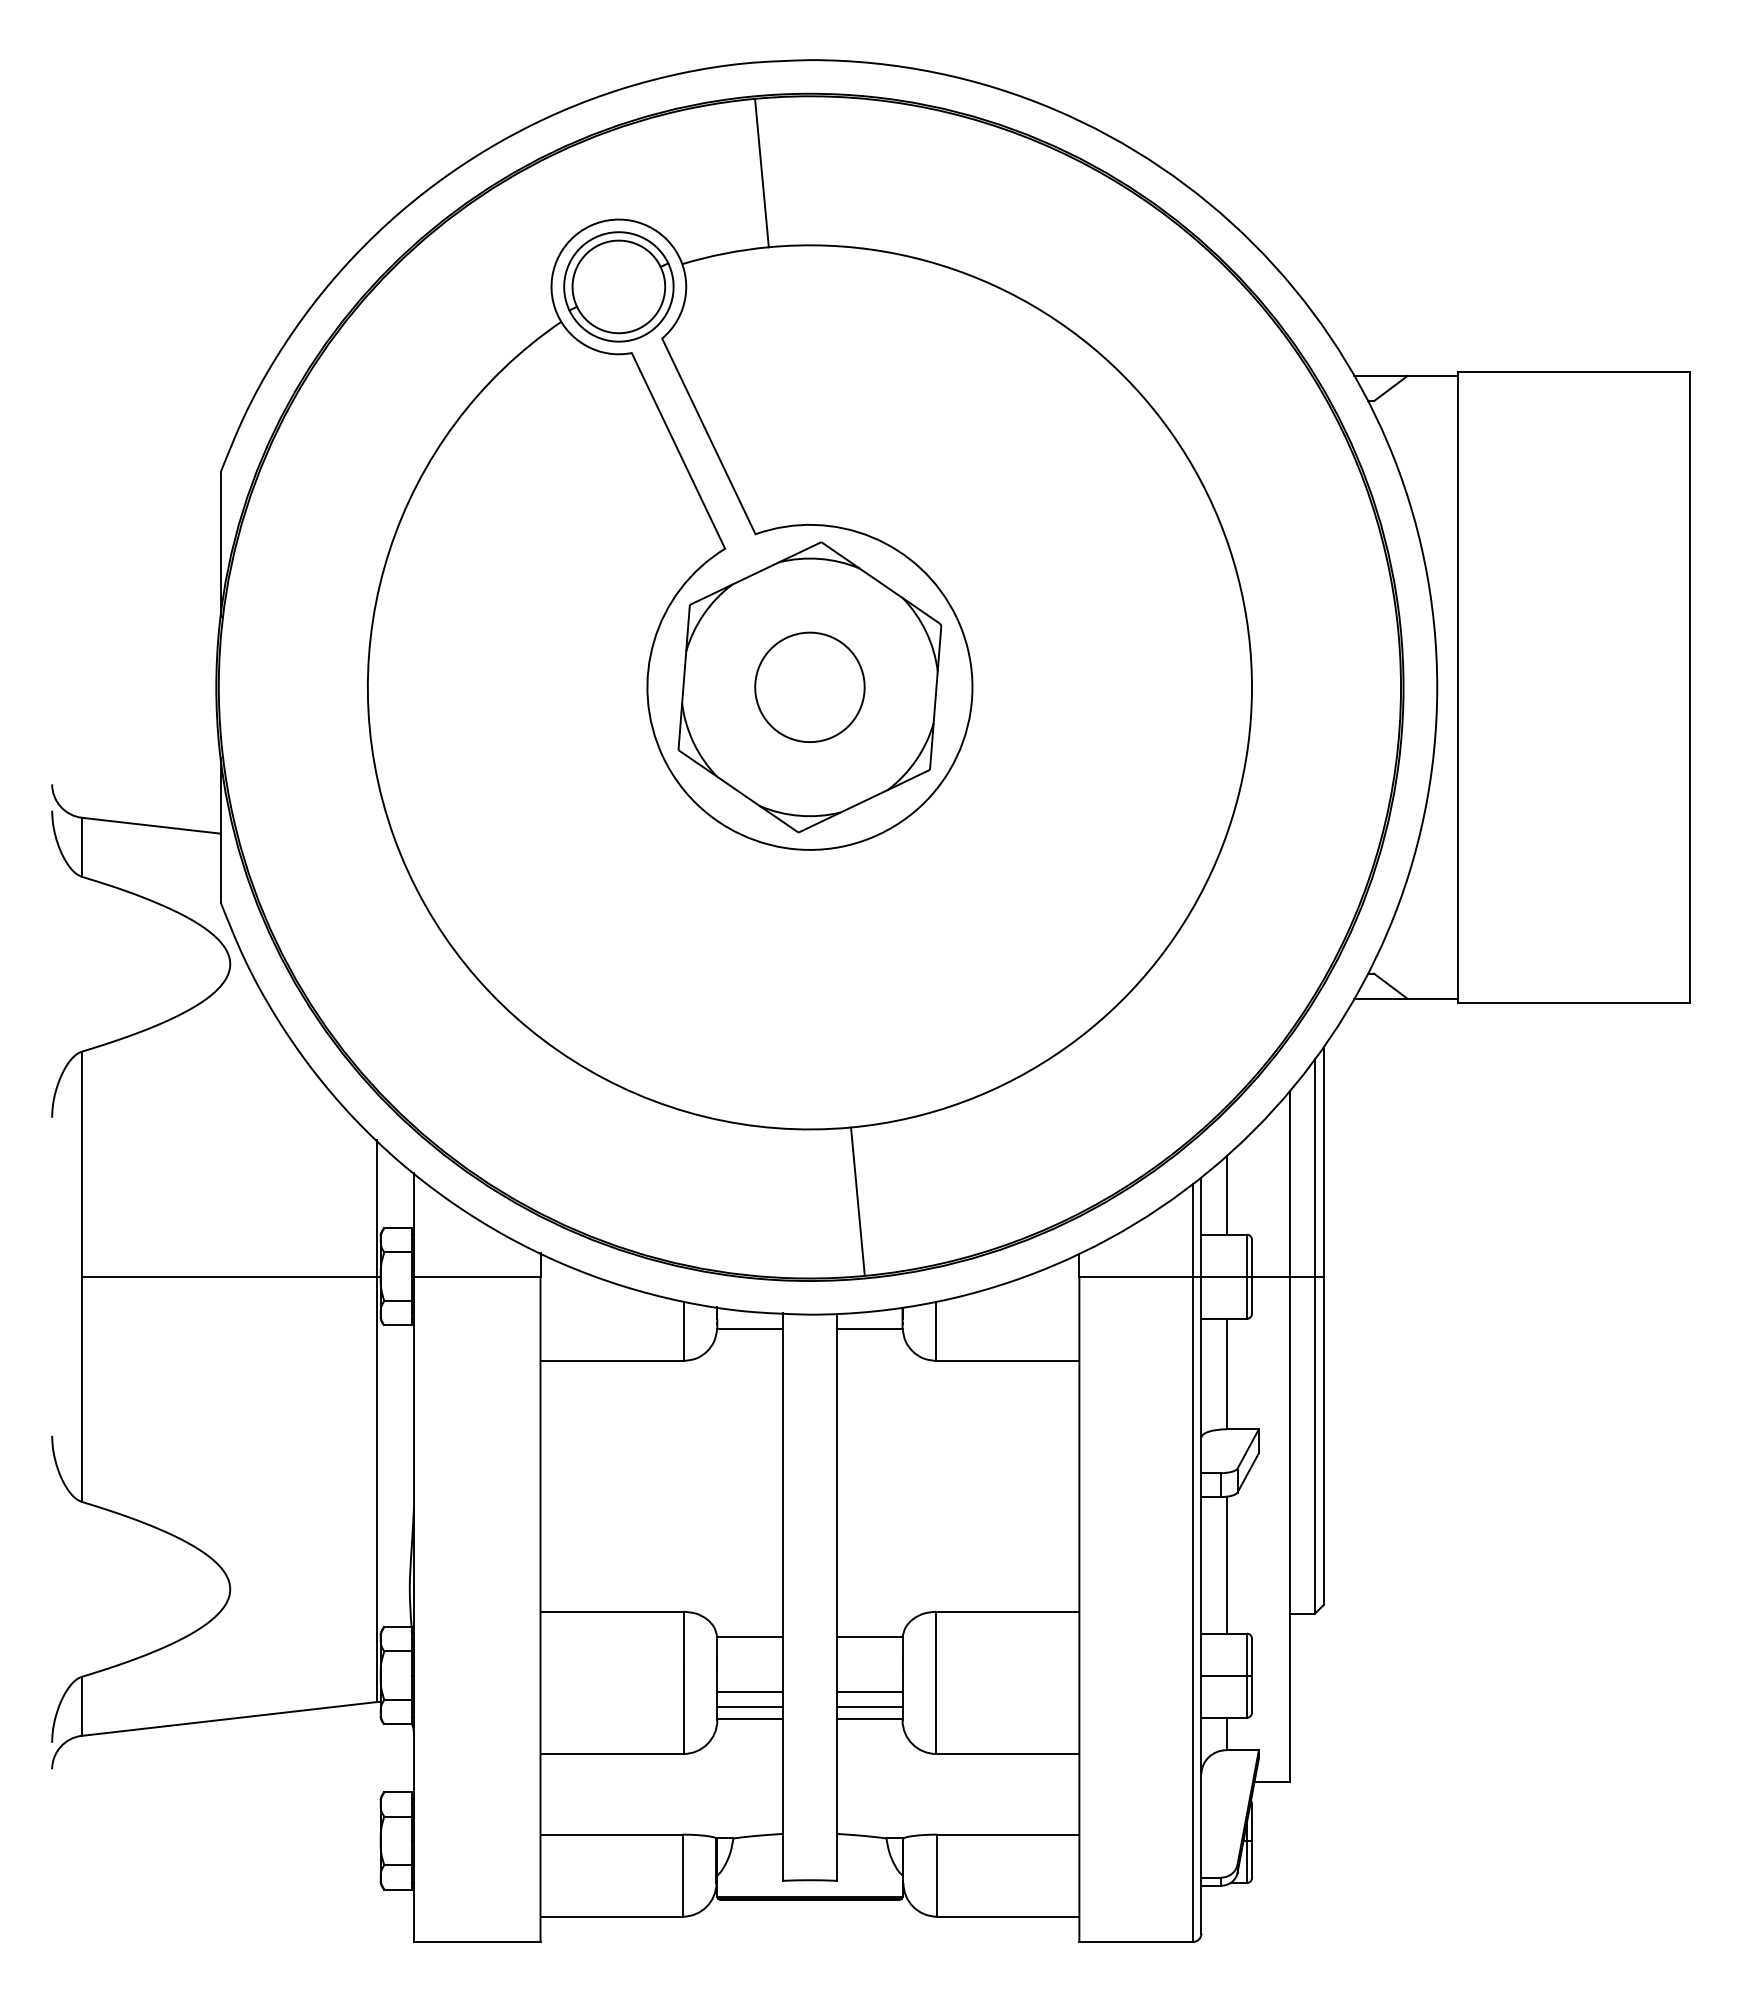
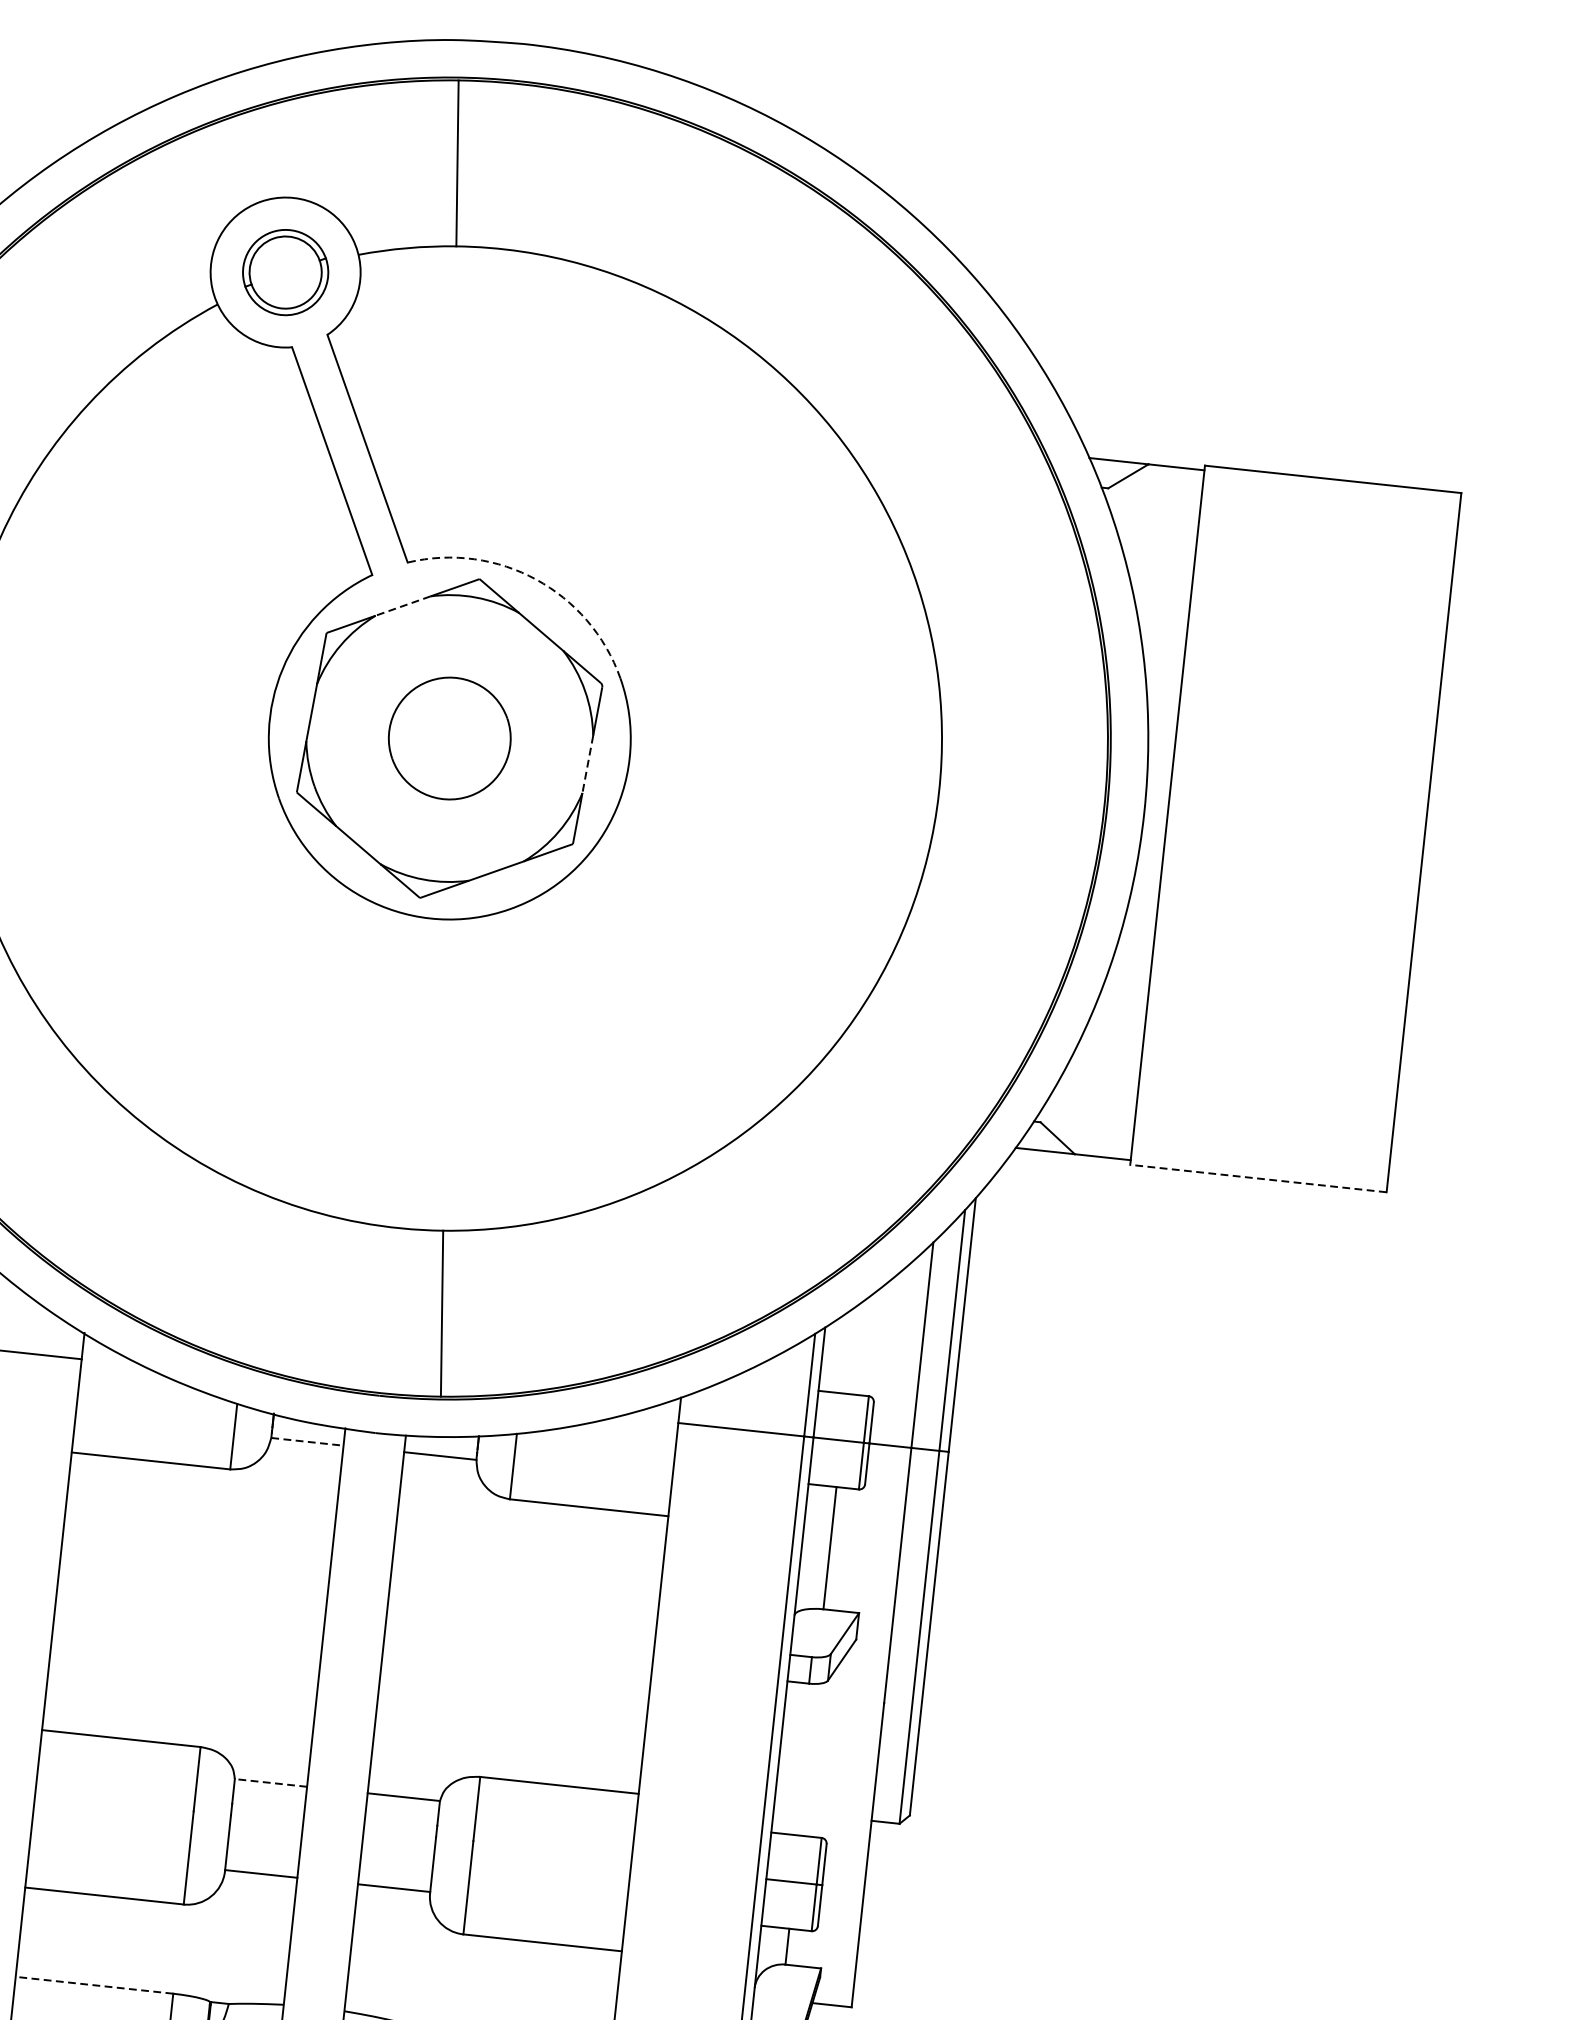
part: (618, 286) -> (285, 272), size x0.7
arc: (872, 537) -> (536, 579), solid -> dashed
line: (755, 573) -> (402, 606), solid -> dashed
line: (935, 697) -> (587, 764), solid -> dashed
line: (1574, 1003) -> (1258, 1179), solid -> dashed
line: (1226, 1195) -> (850, 1350), removed
line: (749, 1328) -> (307, 1441), solid -> dashed
line: (1226, 1564) -> (807, 1758), removed
line: (749, 1637) -> (270, 1783), solid -> dashed
line: (749, 1692) -> (263, 1844), removed
line: (869, 1692) -> (396, 1858), removed
line: (749, 1706) -> (262, 1859), removed
line: (869, 1706) -> (395, 1873), removed
line: (611, 1834) -> (94, 1985), solid -> dashed

